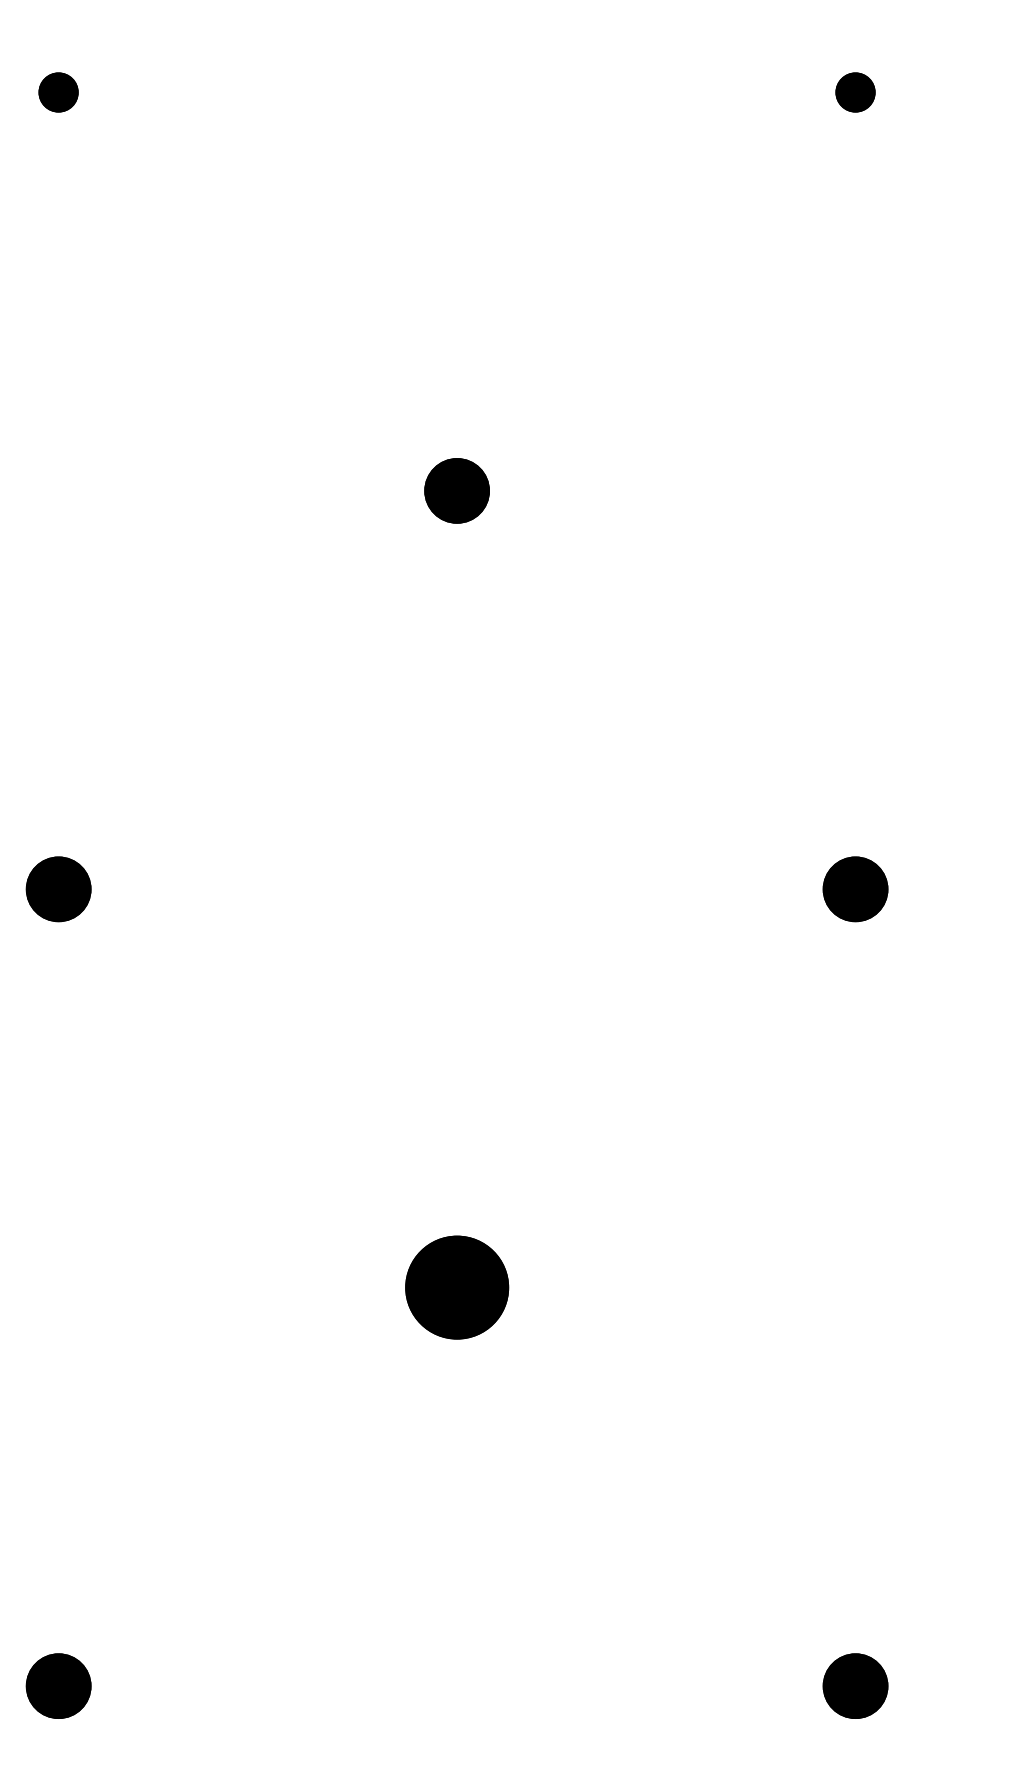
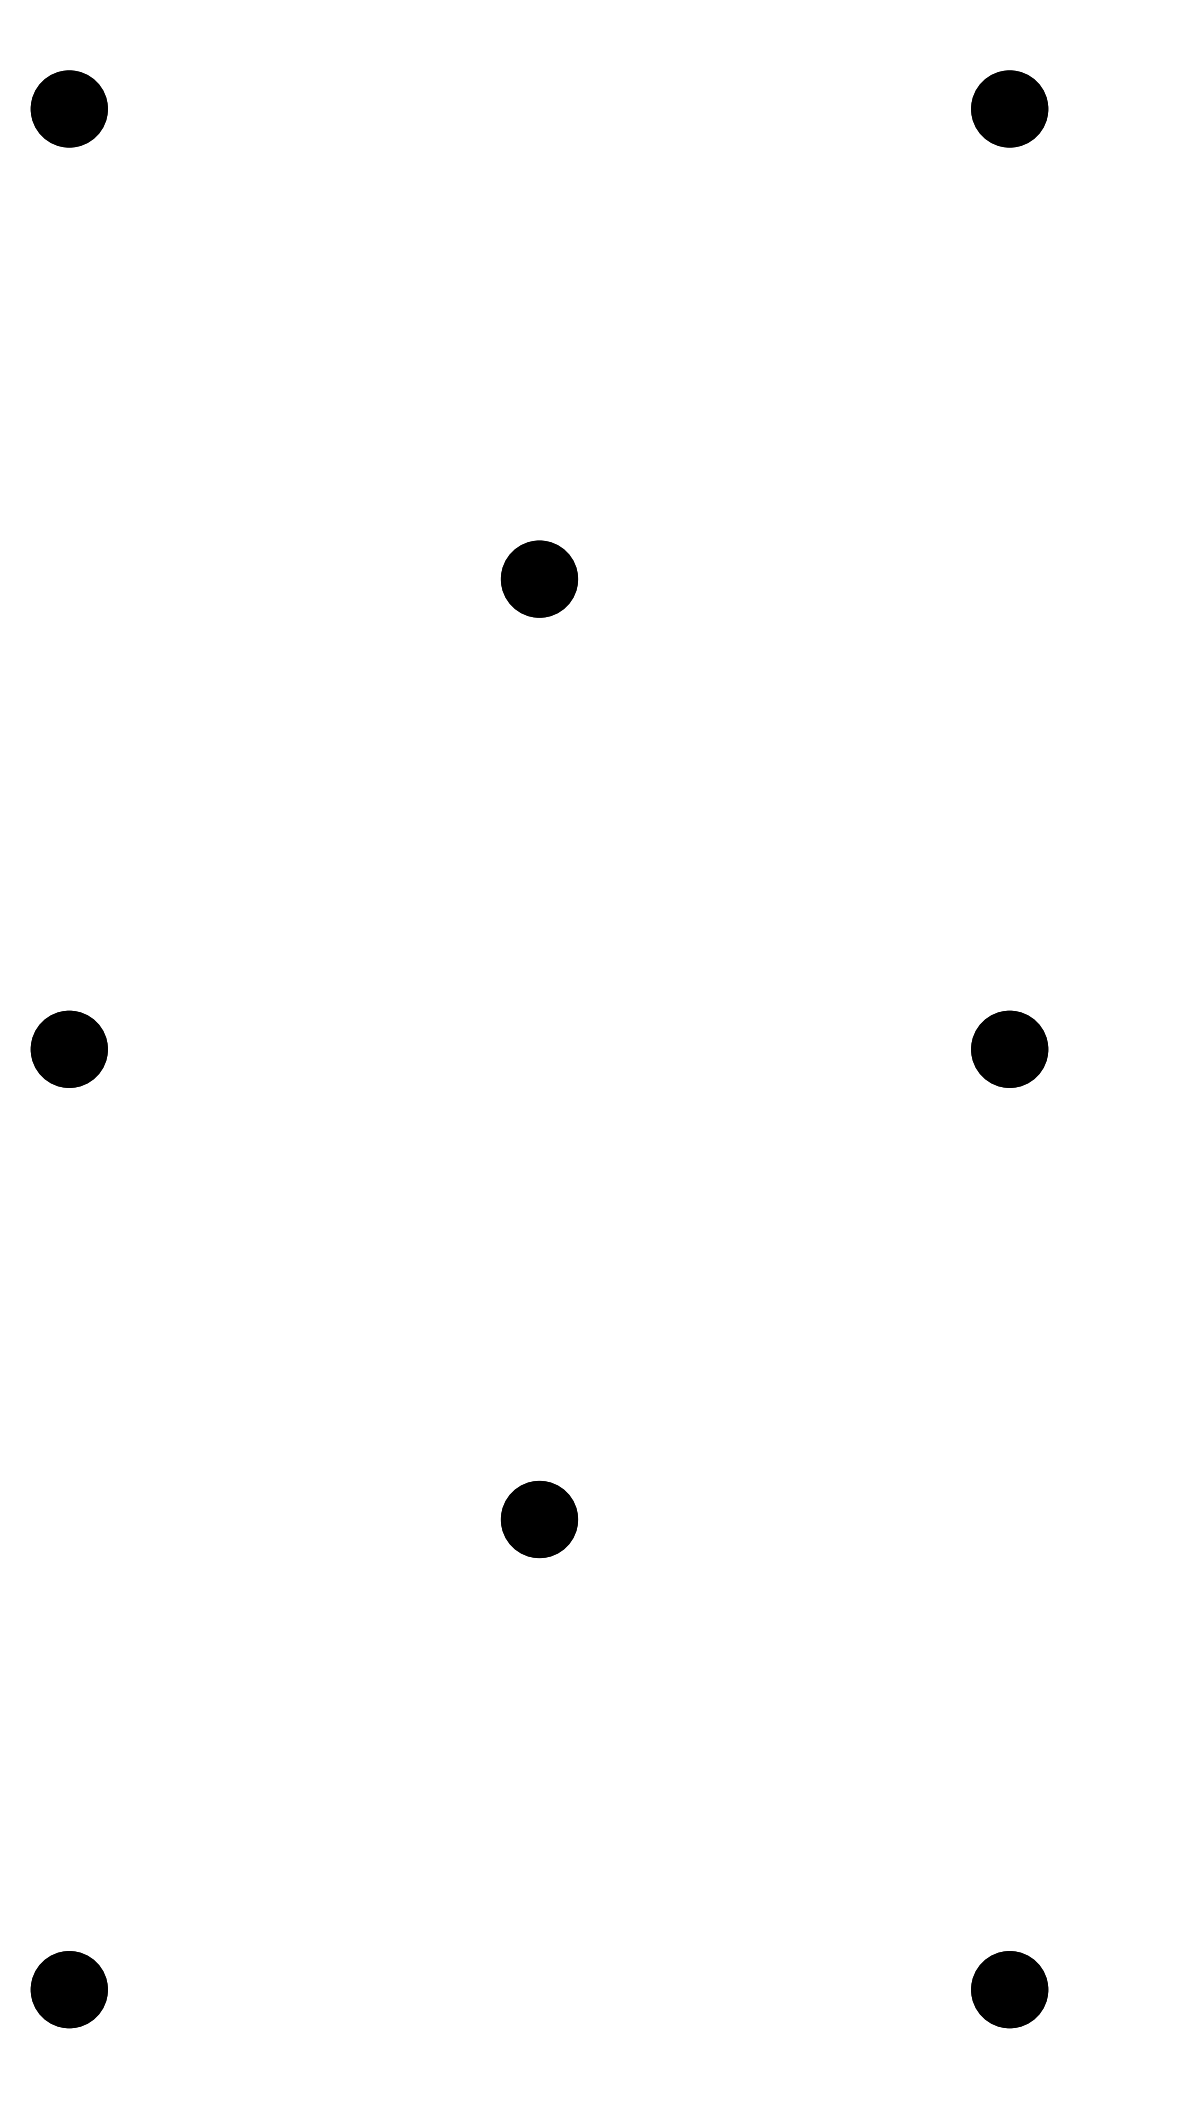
part: (58, 92) -> (69, 108), size x1.67
part: (855, 92) -> (1009, 108), size x1.67
part: (456, 1287) -> (538, 1519), size x0.62

